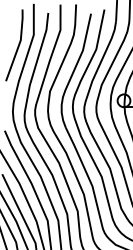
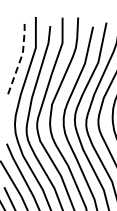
line: (19, 44) -> (21, 57), solid -> dashed

